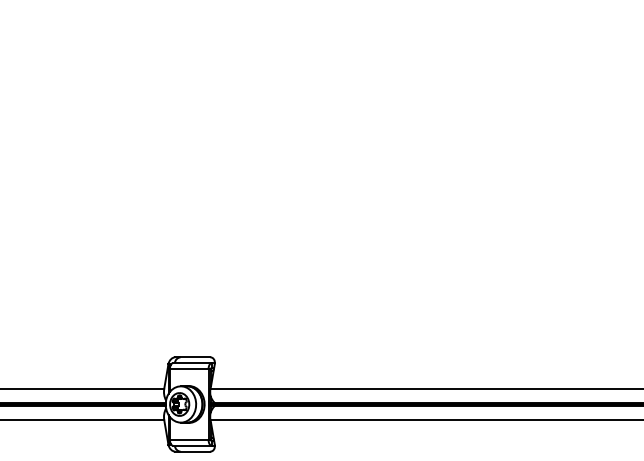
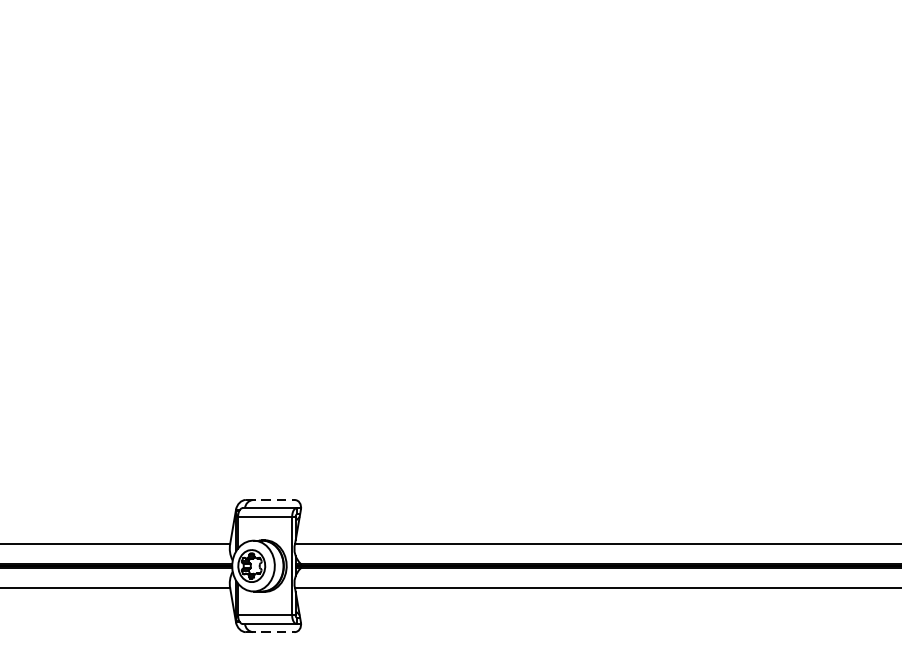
line: (193, 357) -> (271, 500), solid -> dashed
line: (193, 451) -> (271, 631), solid -> dashed

